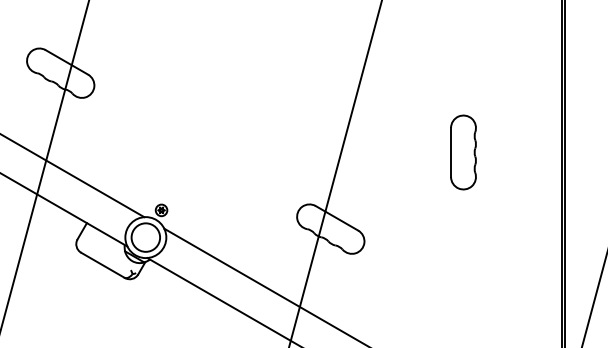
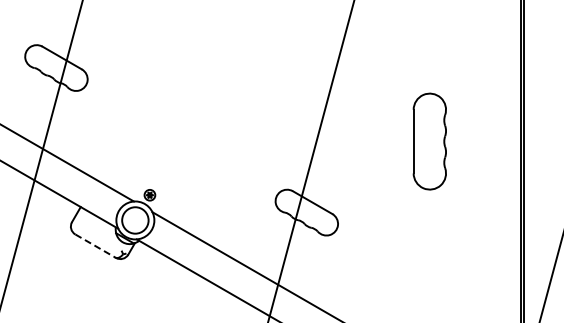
part: (463, 152) -> (429, 141), size x1.4
line: (103, 265) -> (96, 246), solid -> dashed

